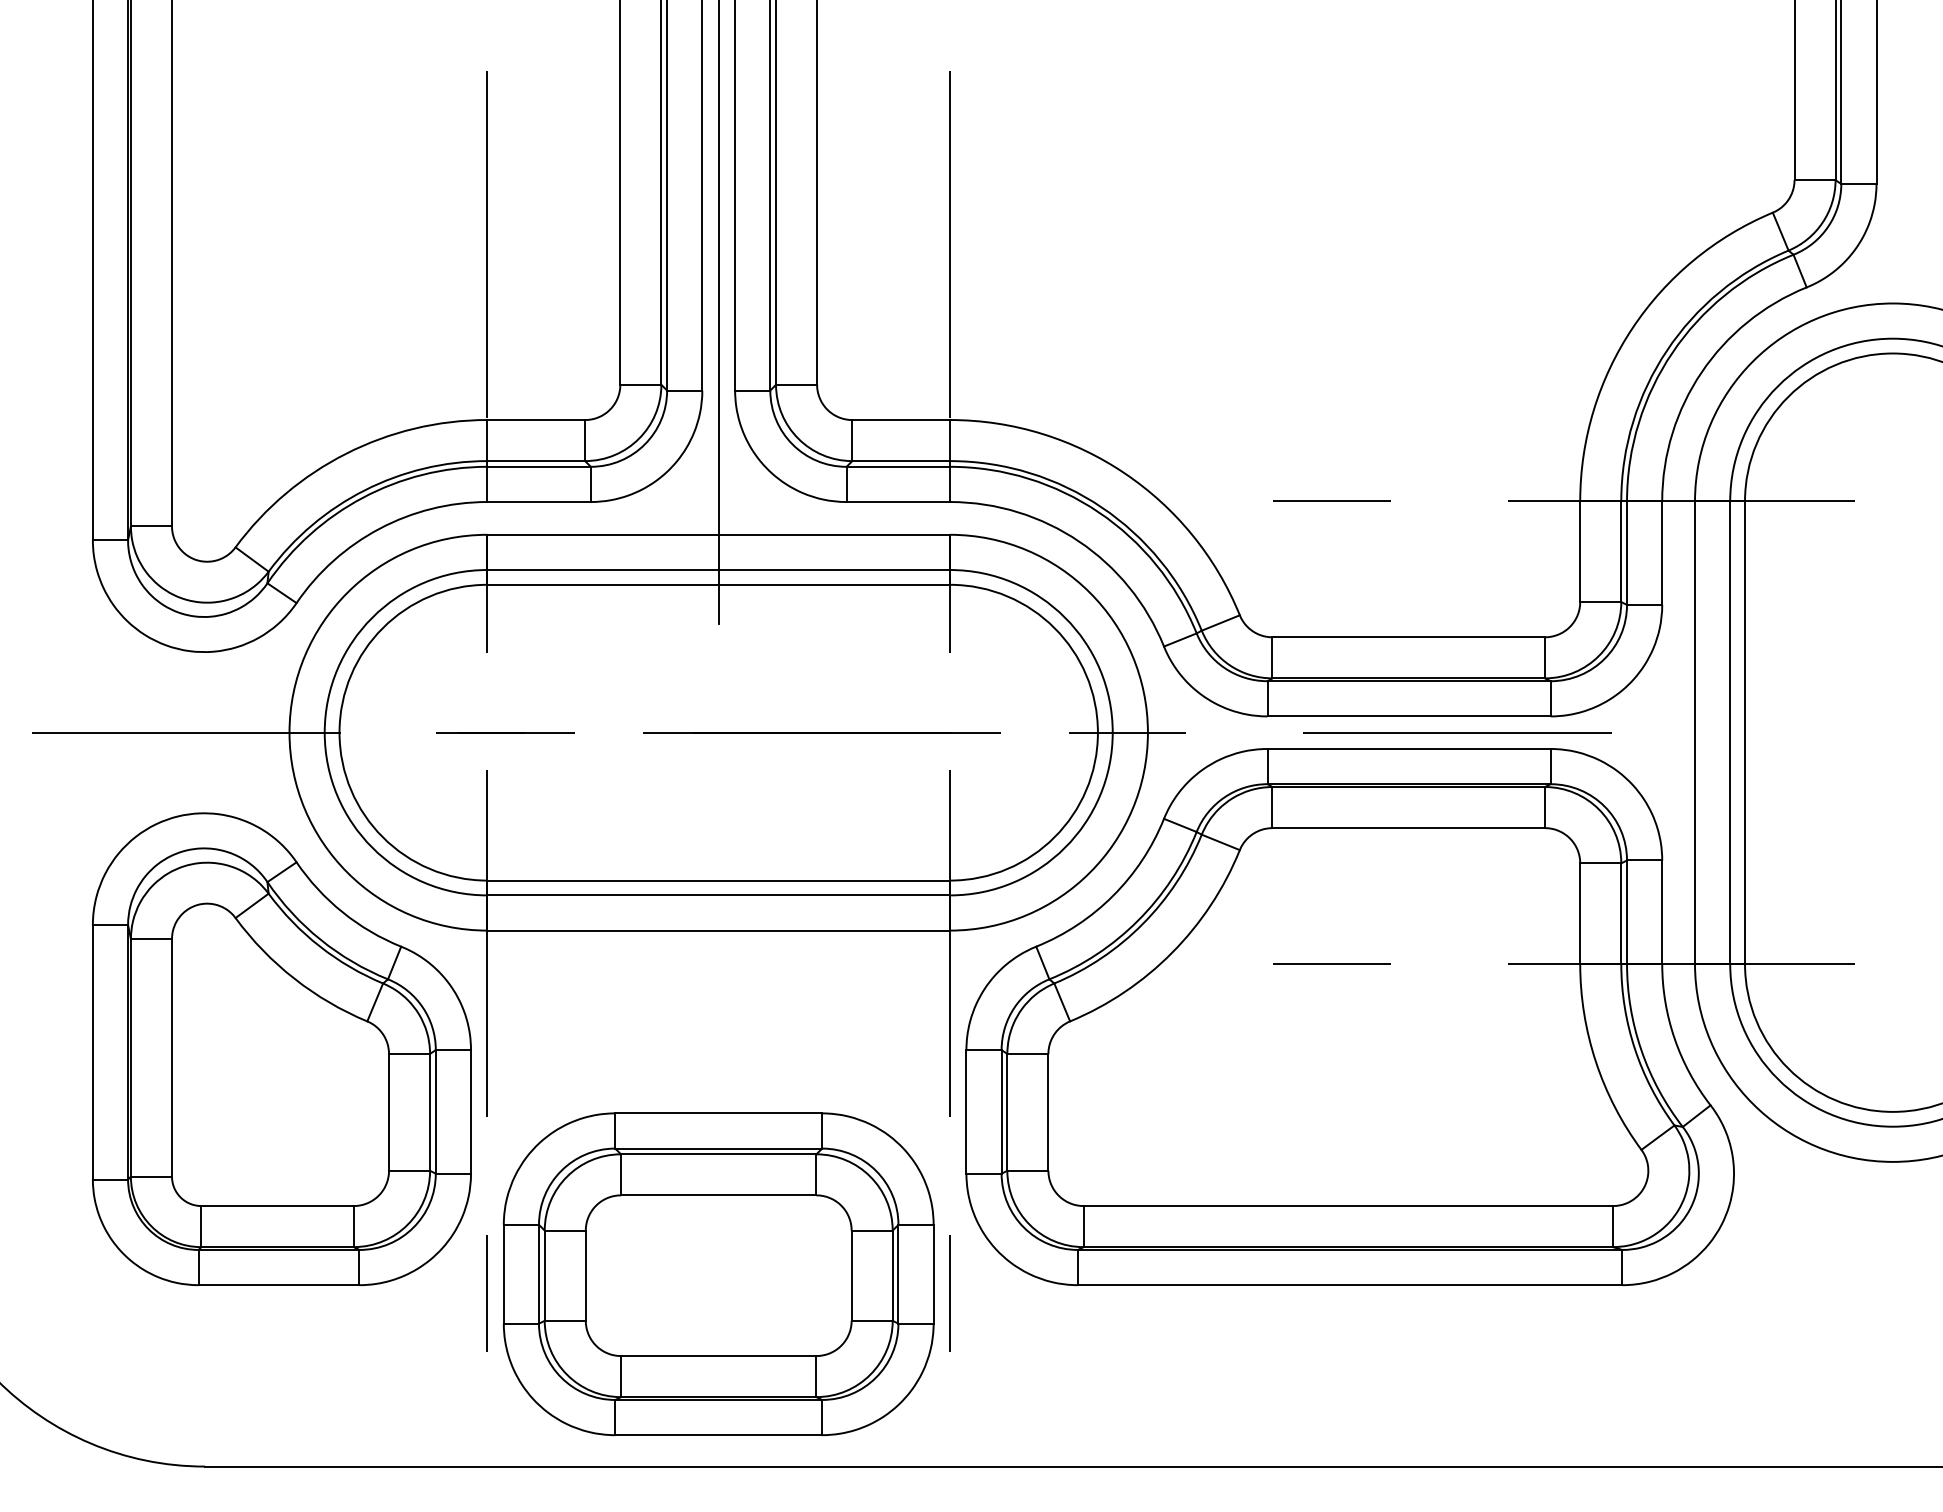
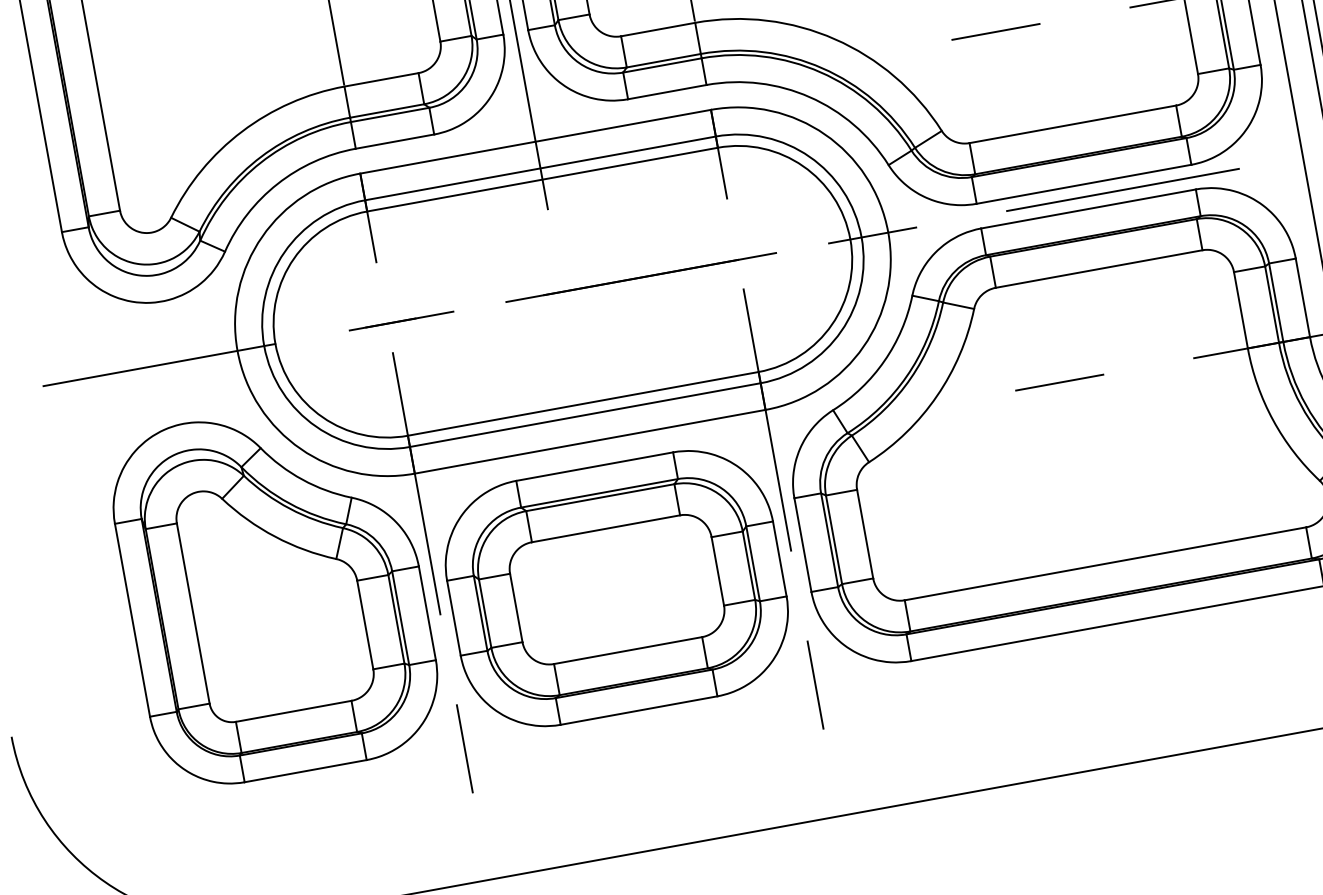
part: (718, 1274) -> (616, 588), moved

